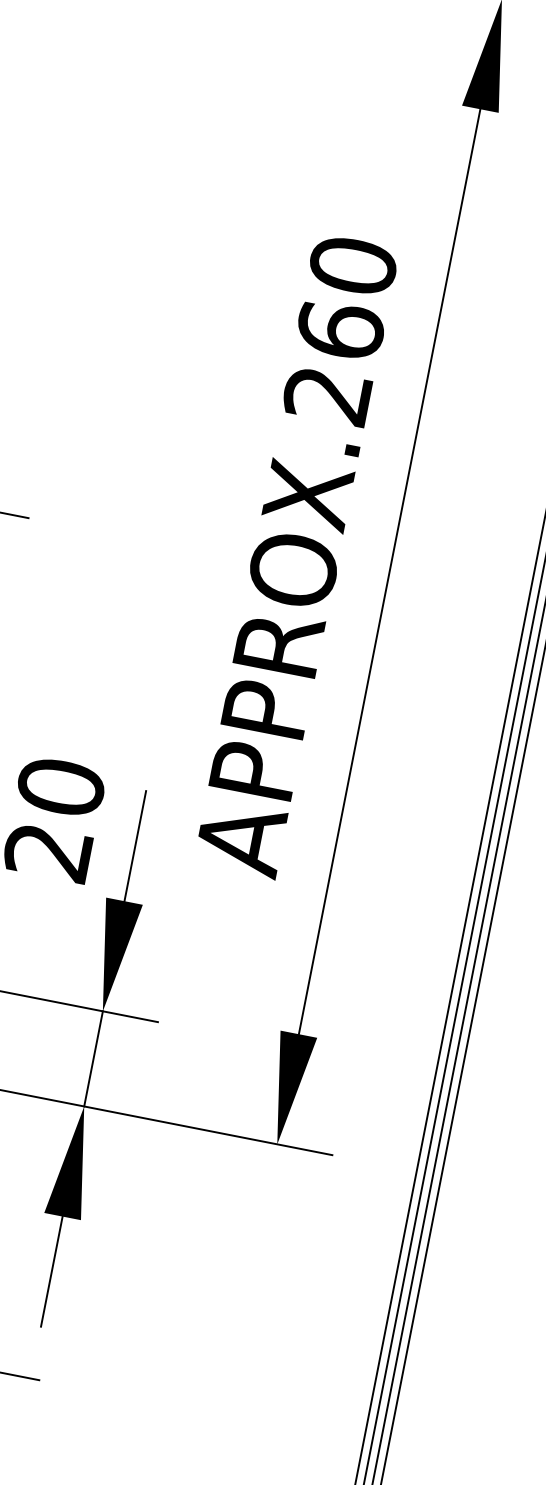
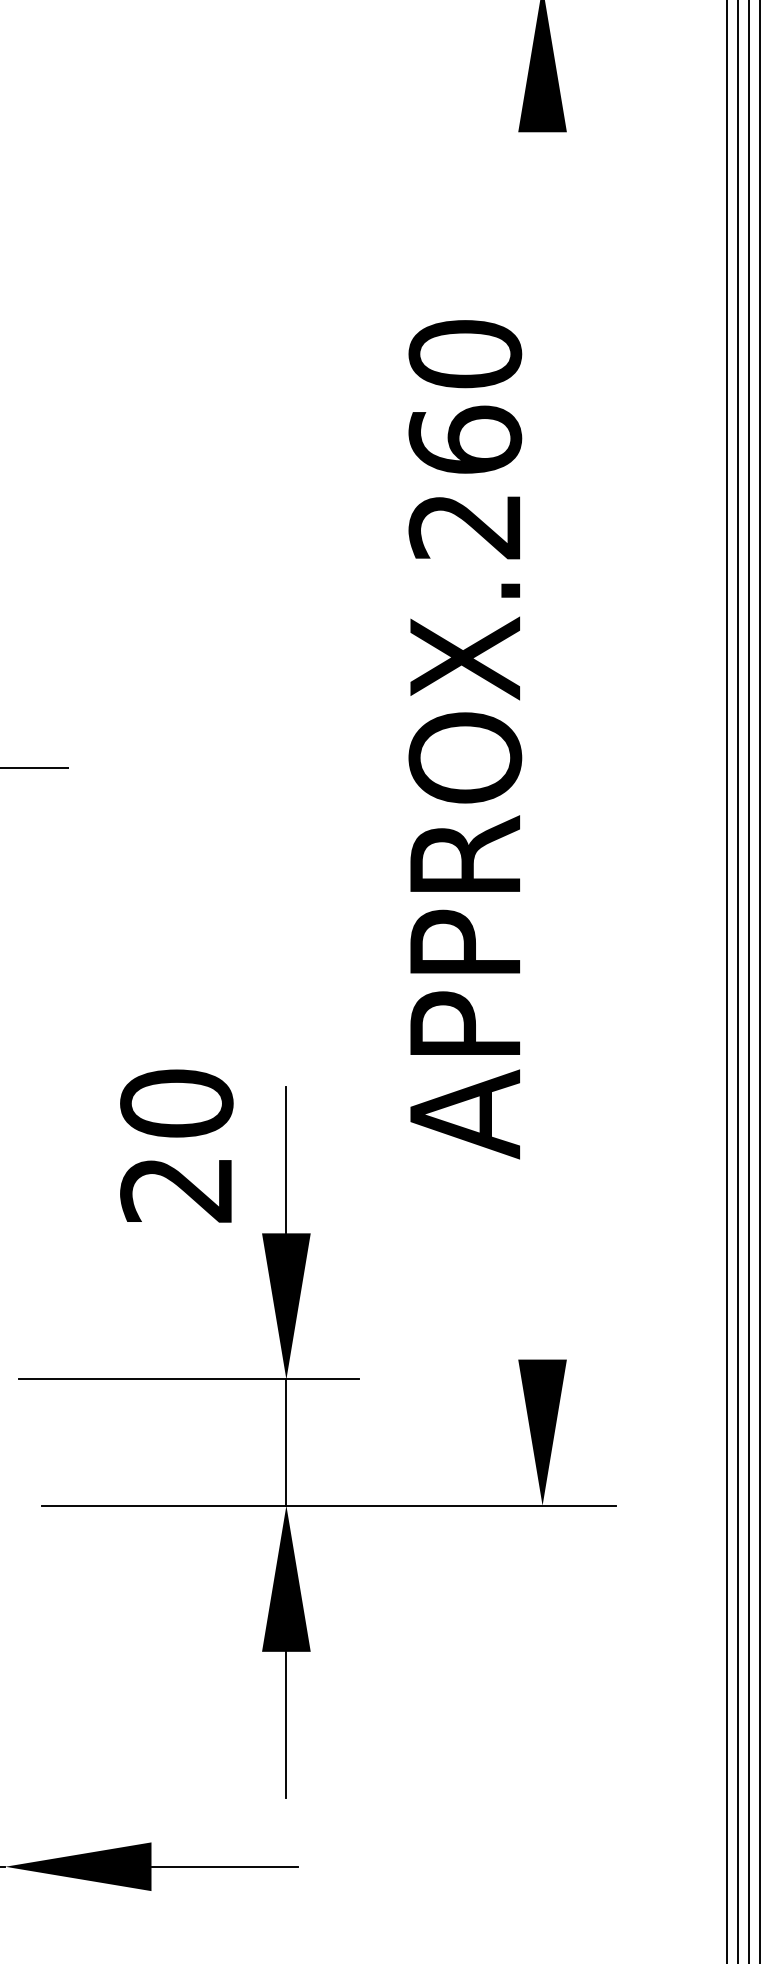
text: (296, 556) -> (465, 739), moved
line: (389, 571) -> (542, 745), removed

